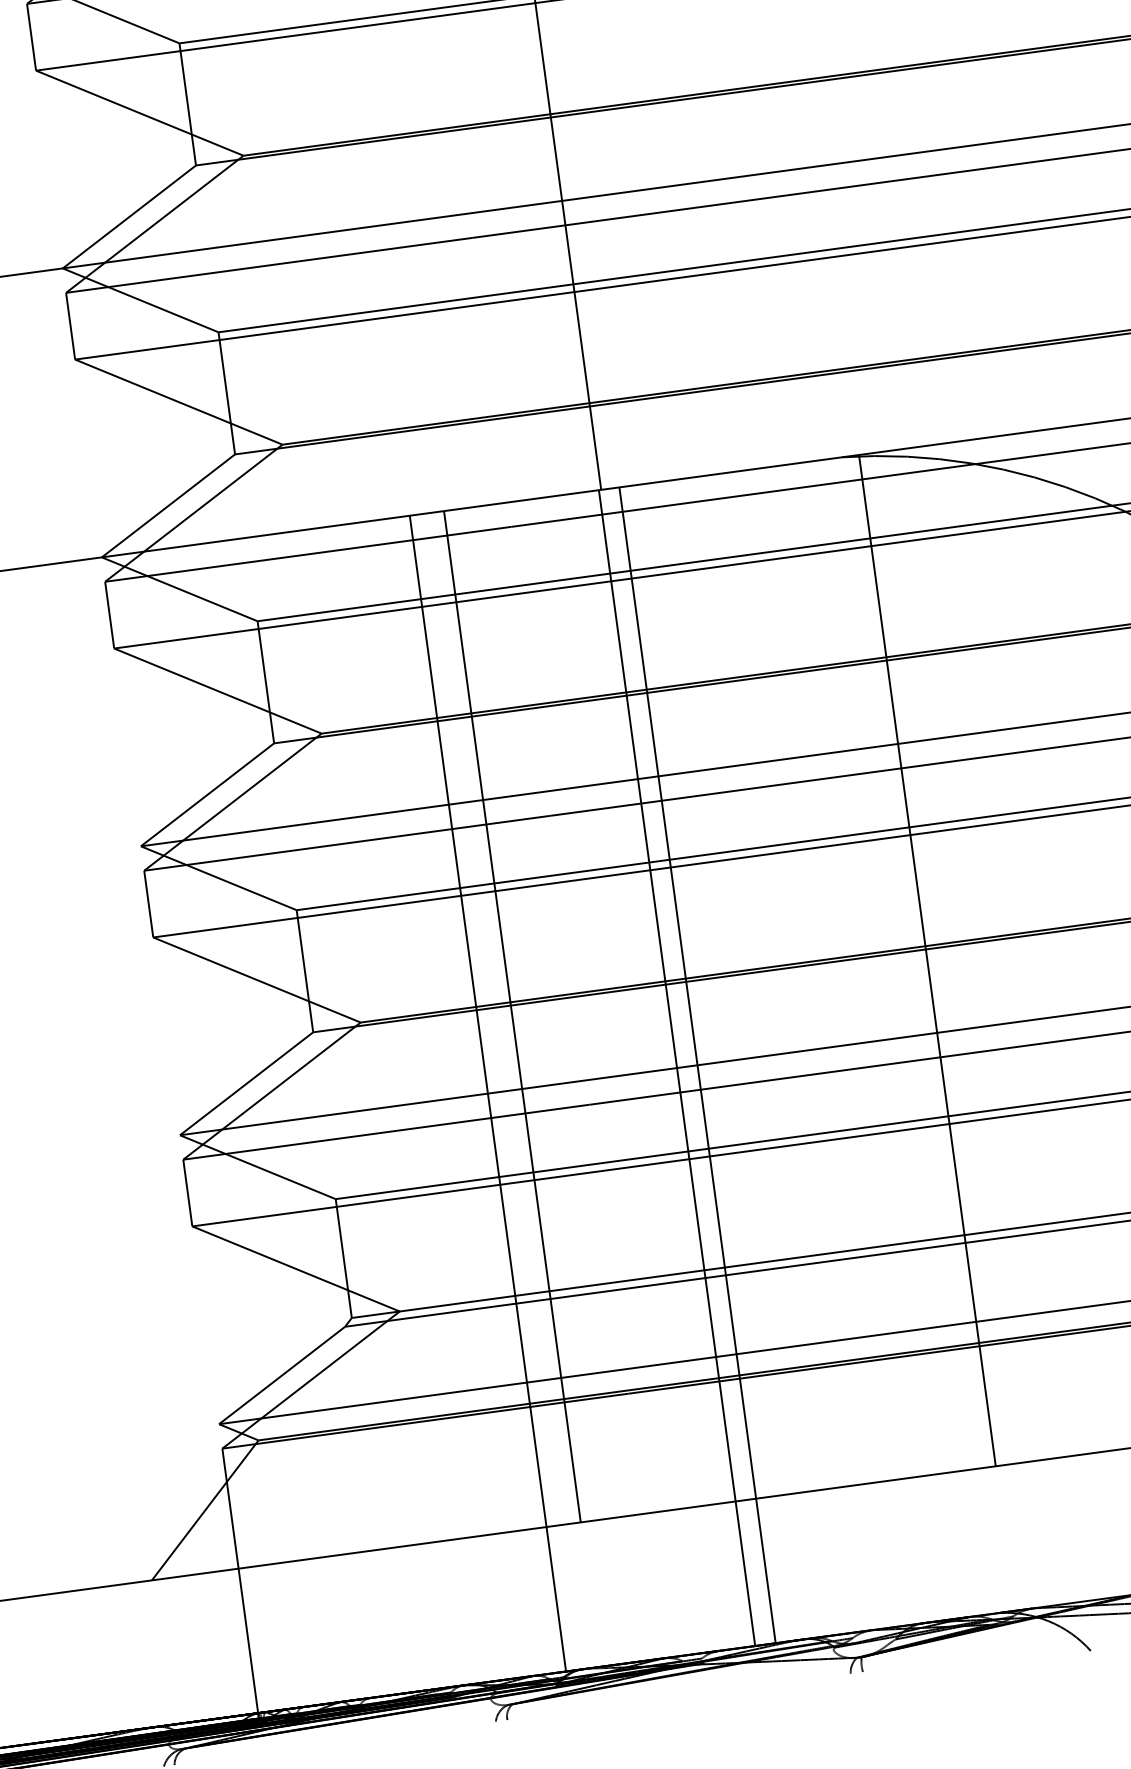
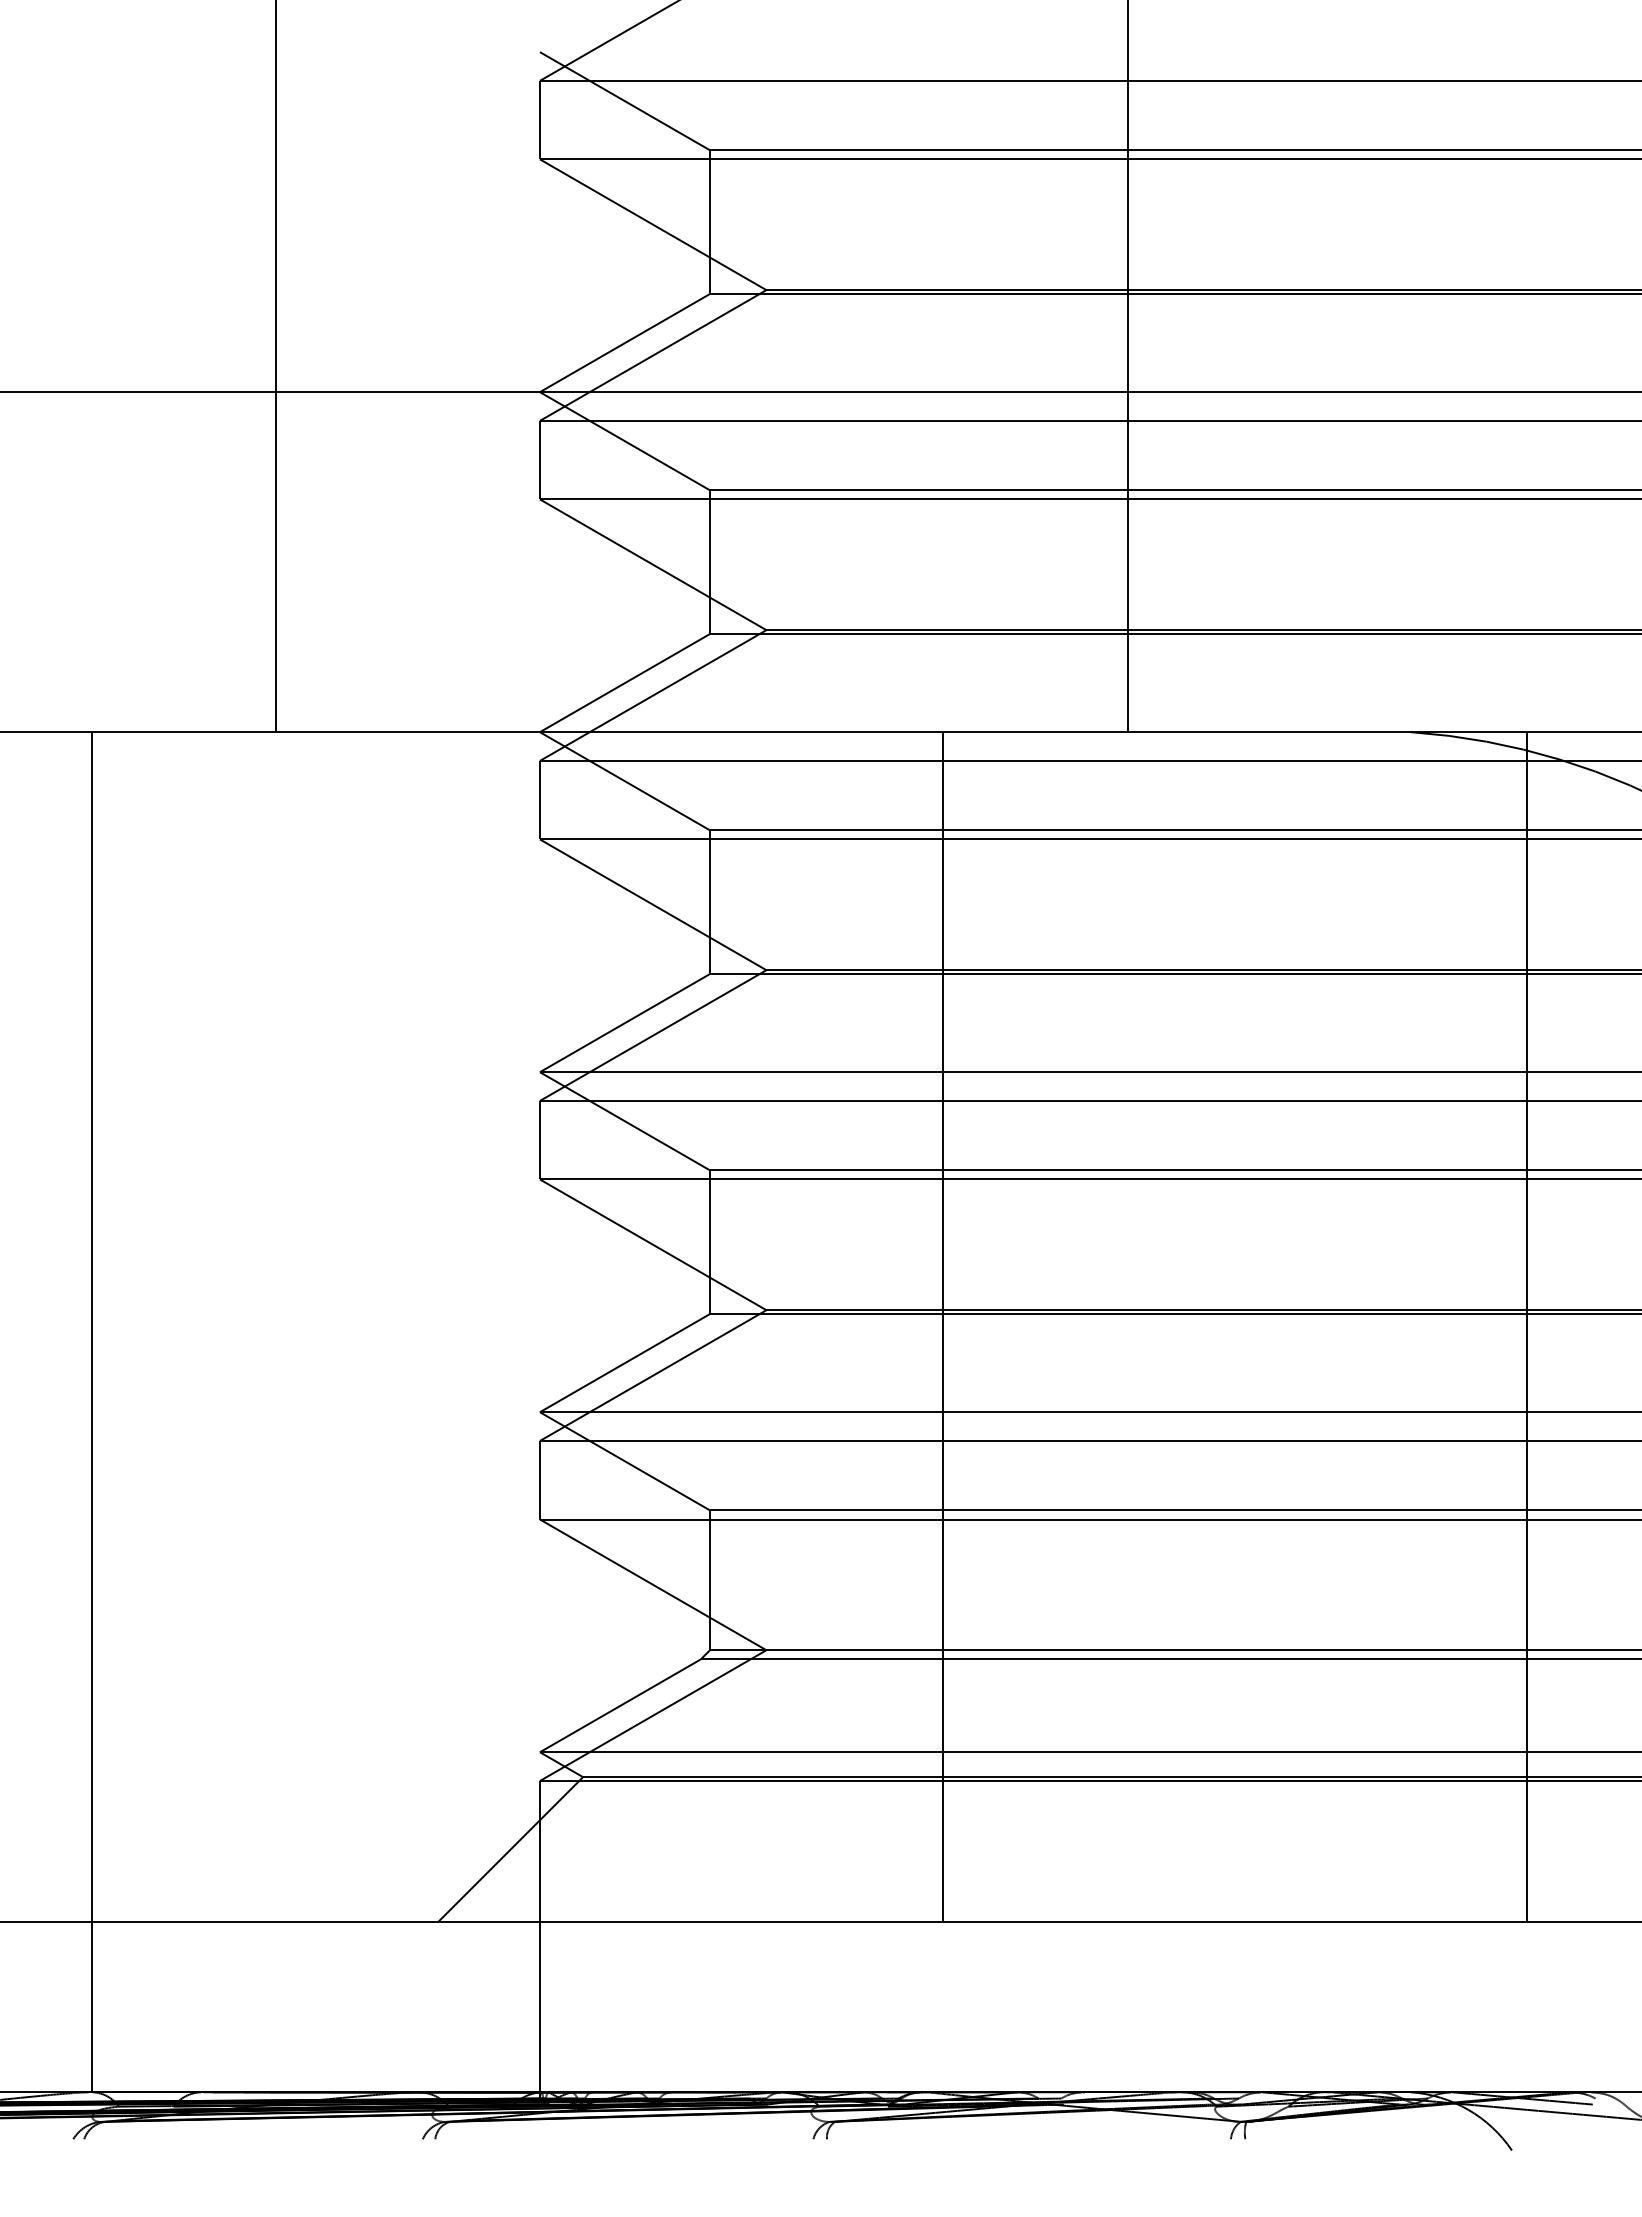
line: (927, 960) -> (1526, 1327), moved
line: (697, 1065) -> (1148, 1412), removed
line: (676, 1068) -> (1124, 1412), removed
line: (488, 1093) -> (902, 1412), removed

